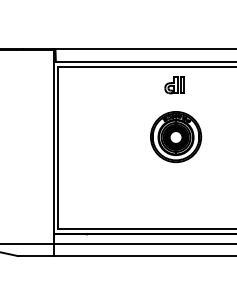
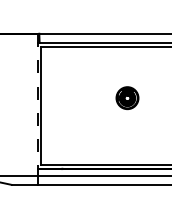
part: (174, 85) -> (126, 60), removed
part: (176, 137) -> (127, 98), size x0.6
line: (53, 142) -> (37, 102), solid -> dashed

